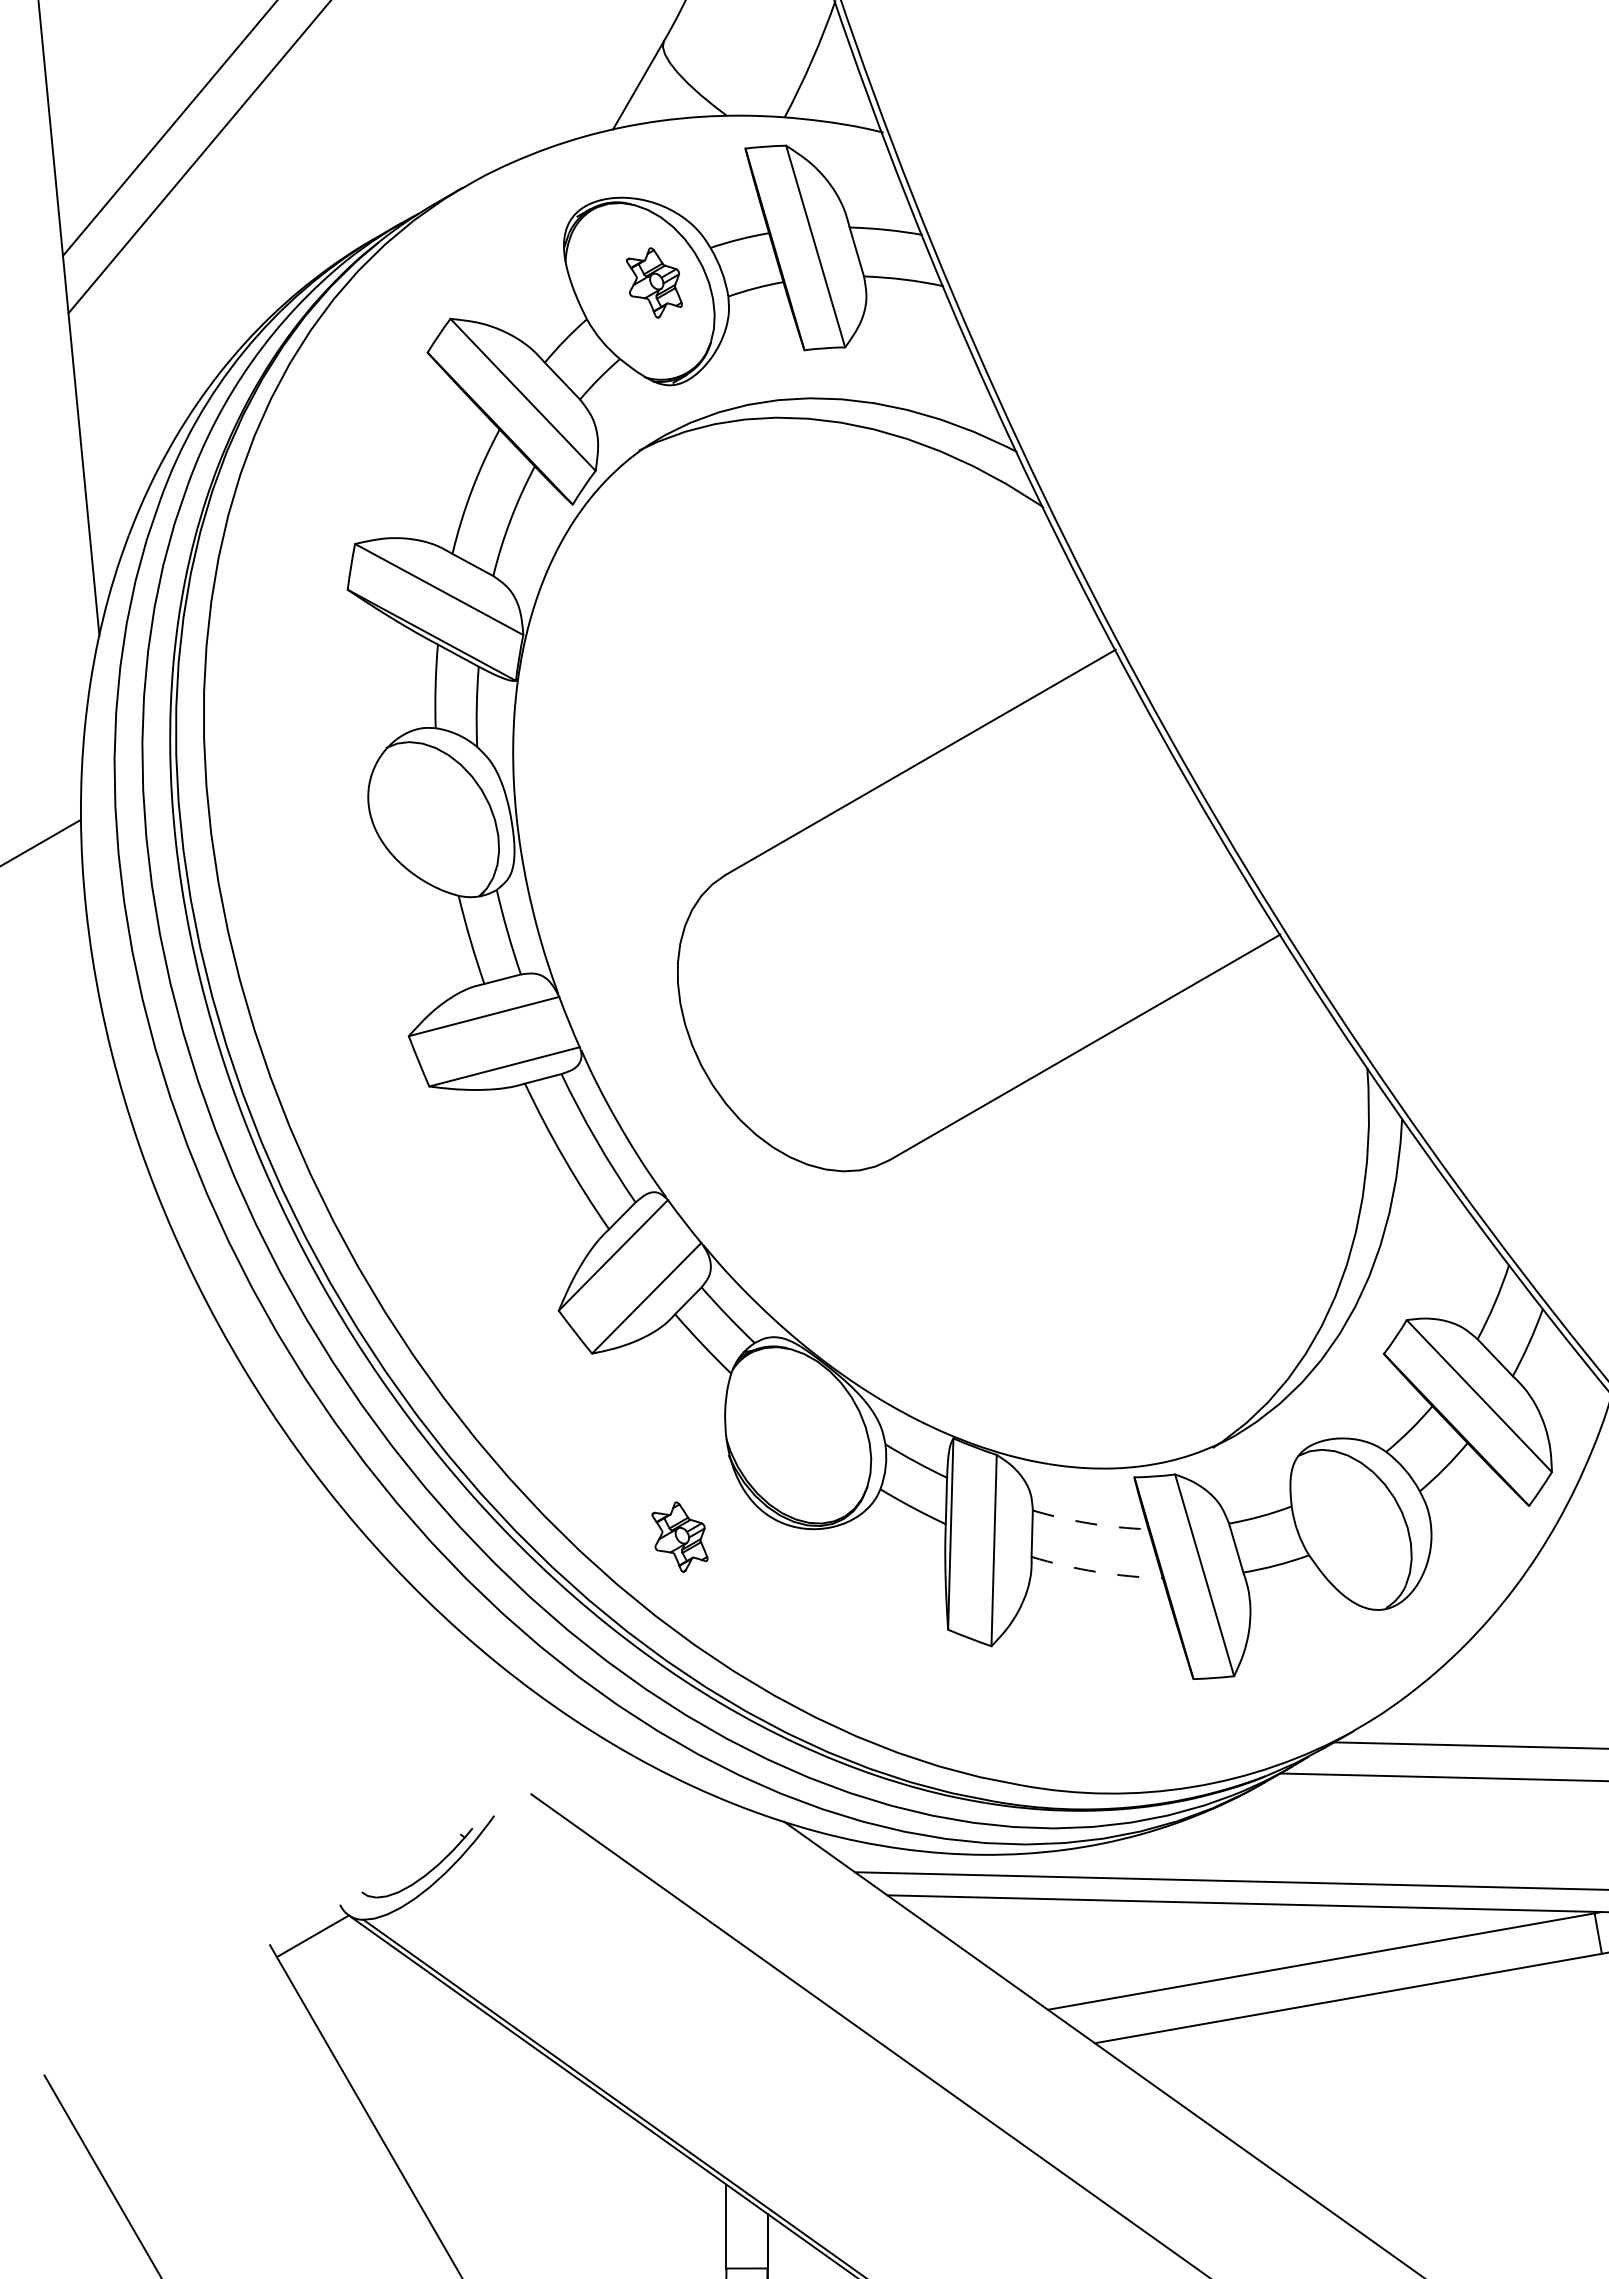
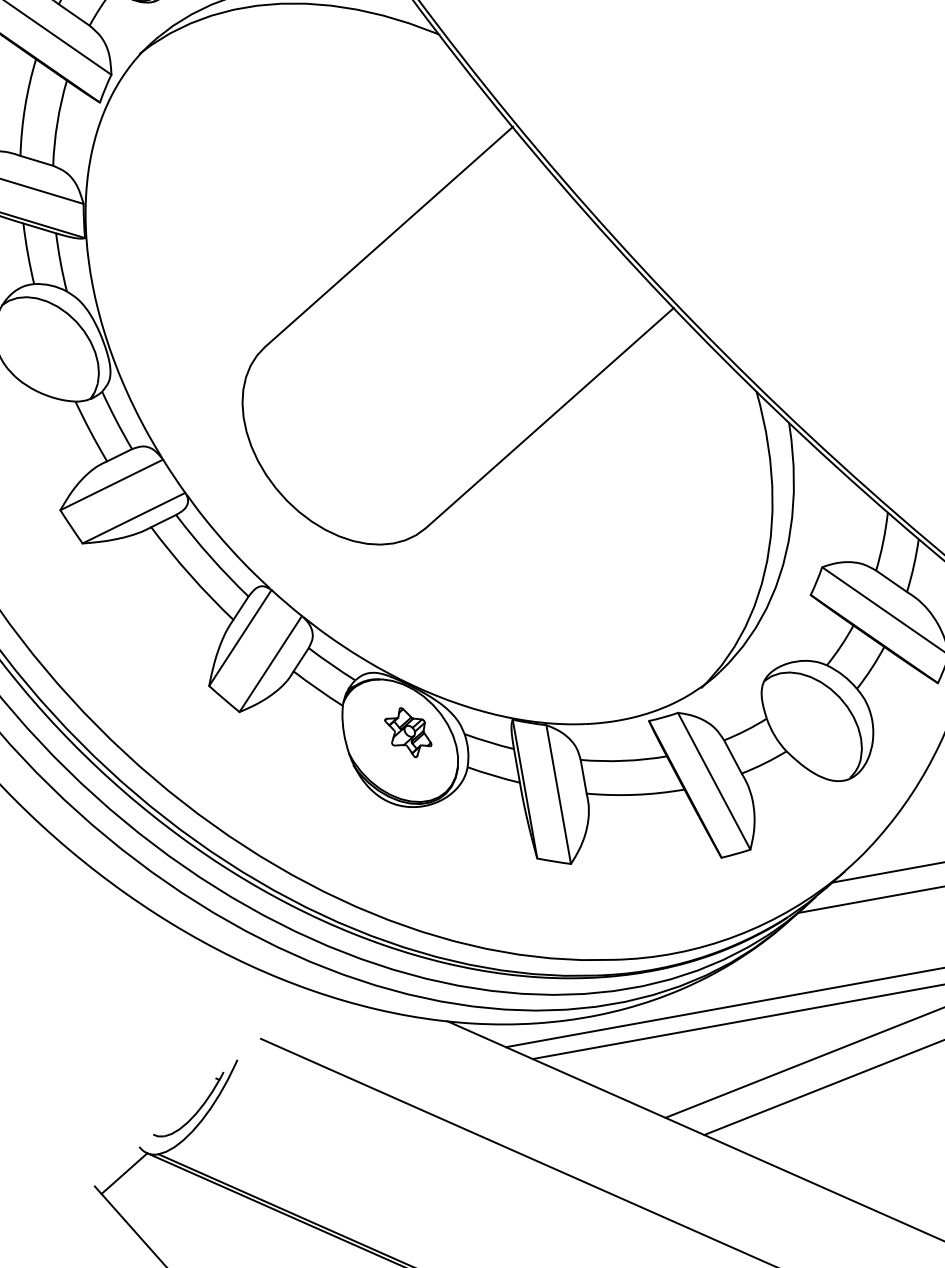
arc: (1090, 1523) -> (624, 760), dashed -> solid
part: (679, 1536) -> (407, 732), moved
arc: (1096, 1571) -> (635, 794), dashed -> solid

